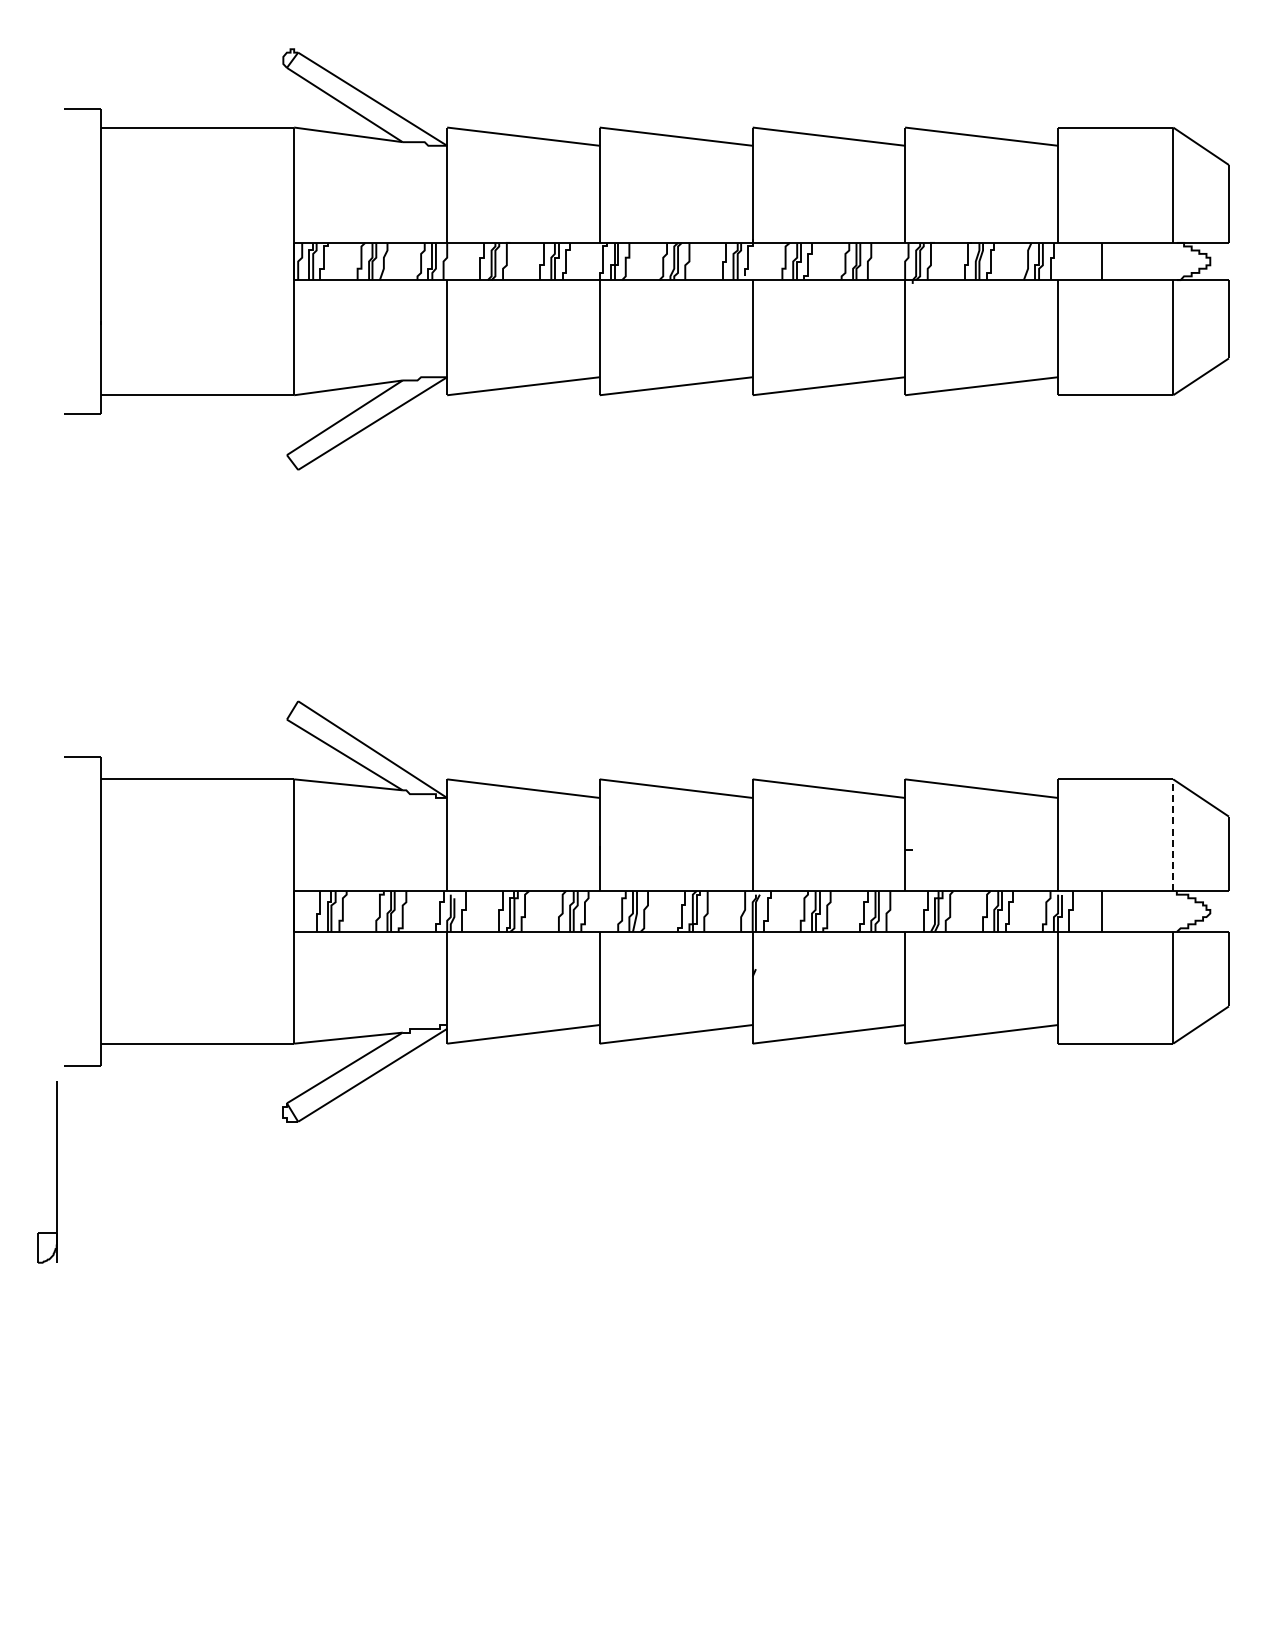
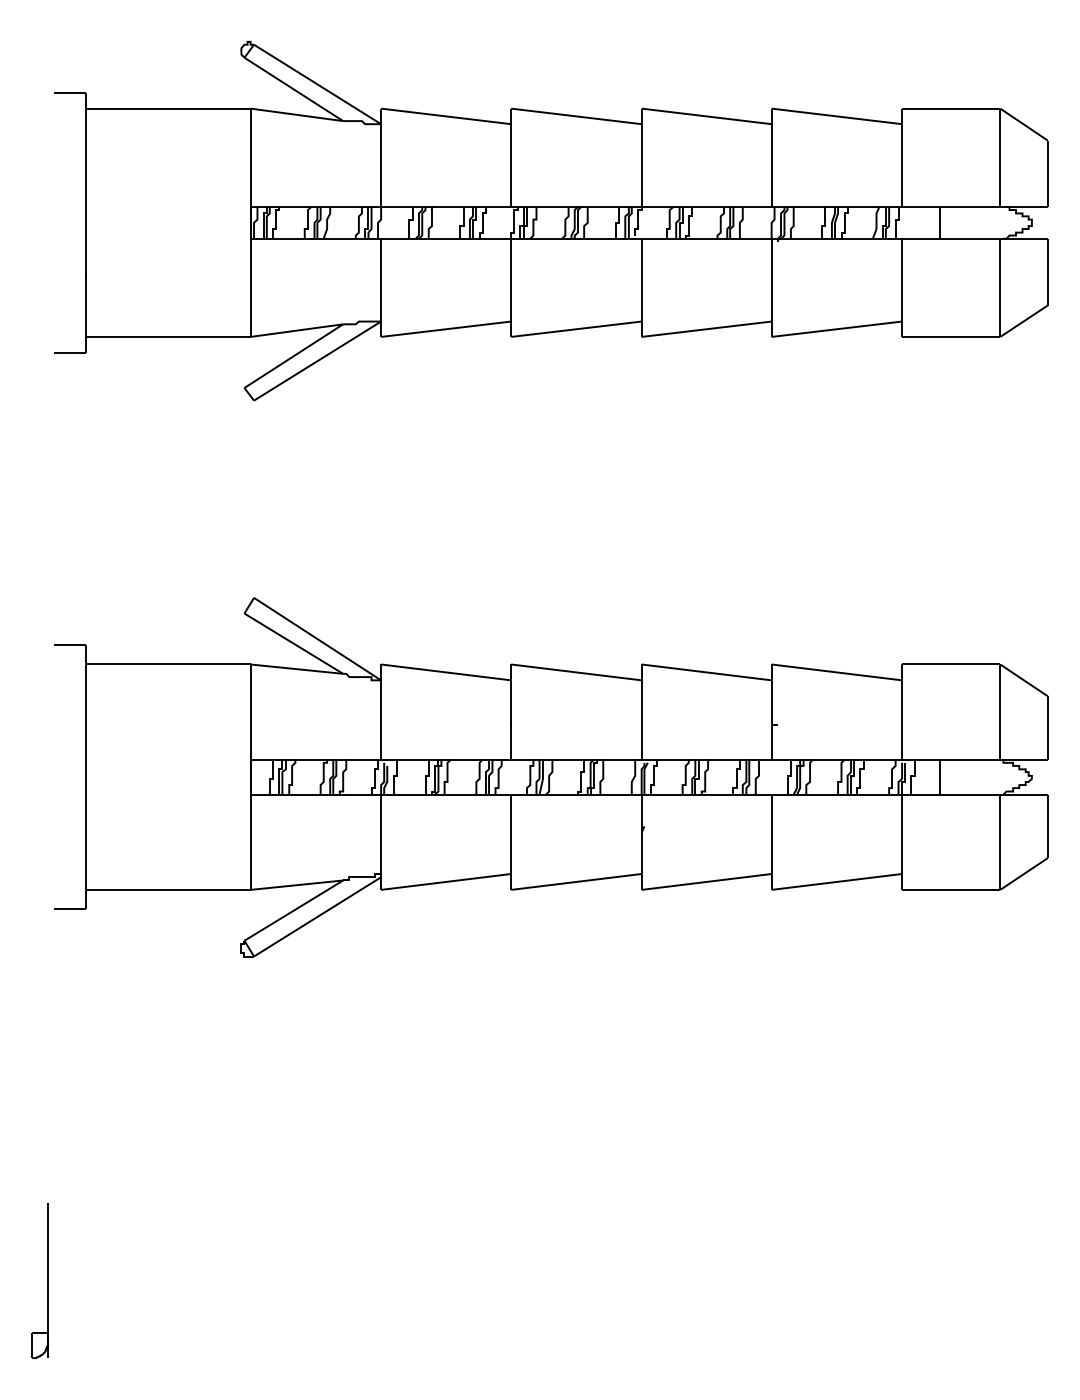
line: (1173, 835) -> (1000, 712), dashed -> solid
part: (56, 1172) -> (47, 1281), moved

